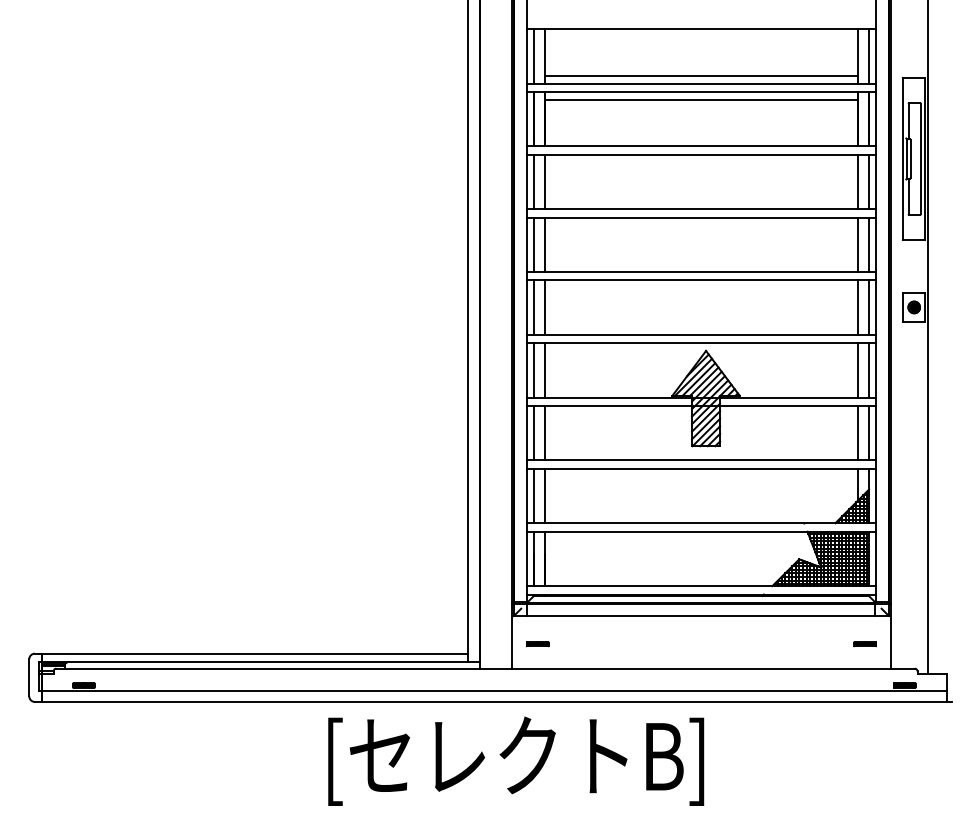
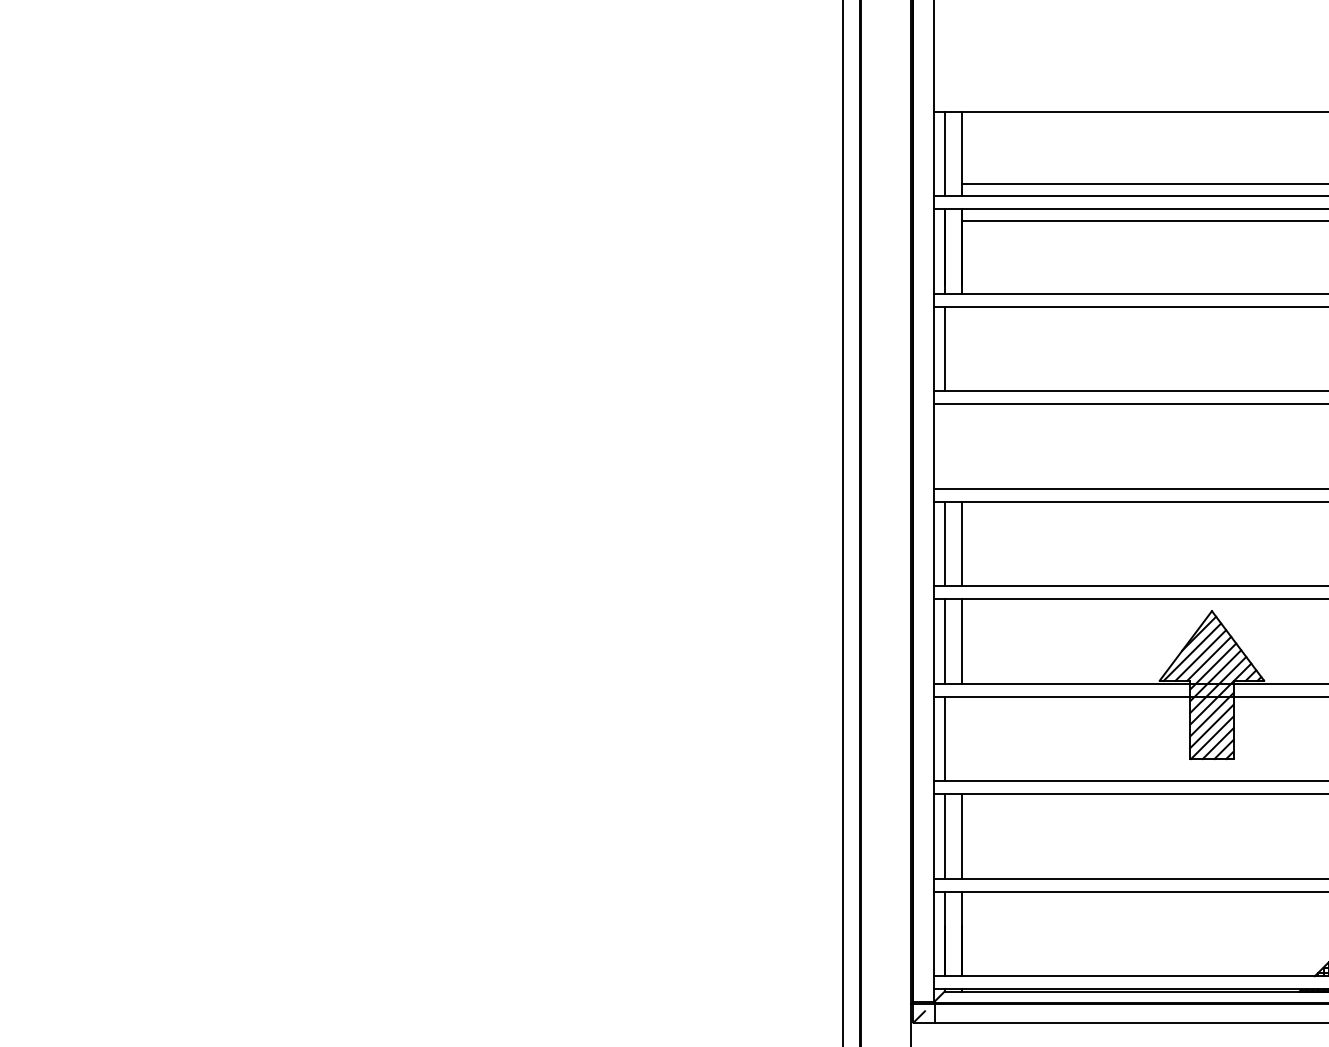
line: (544, 181) -> (961, 348), removed
line: (533, 244) -> (944, 445), removed
line: (544, 244) -> (961, 445), removed
line: (544, 433) -> (961, 739), removed

